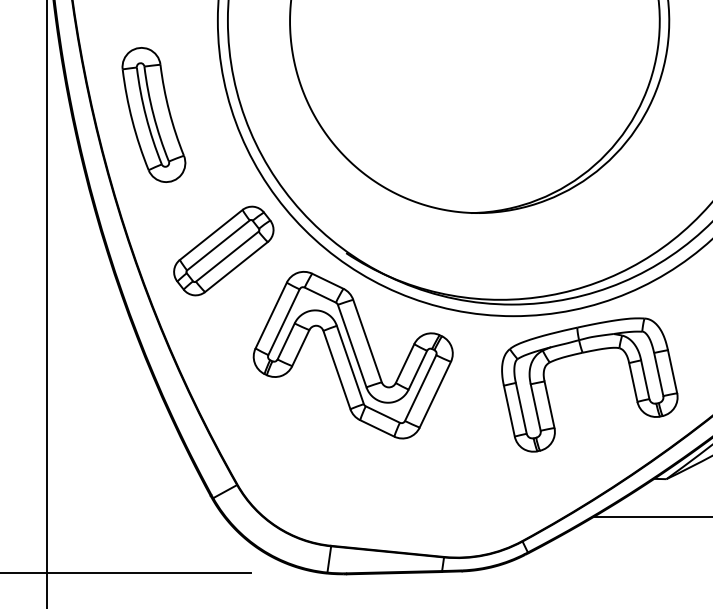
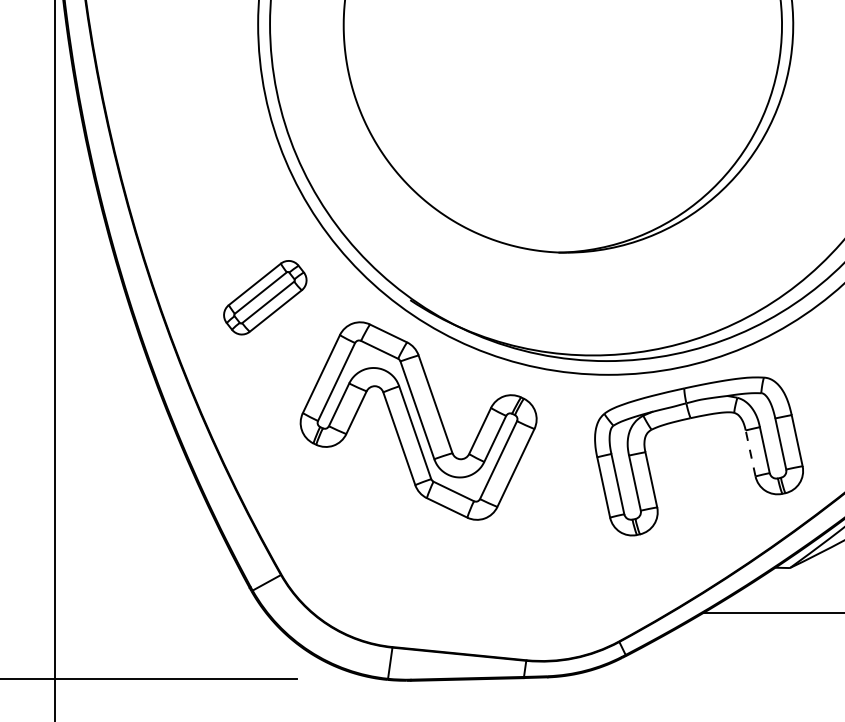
part: (154, 115) -> (182, 136), removed
part: (224, 250) -> (265, 297), size x0.7
line: (633, 381) -> (750, 452), solid -> dashed

